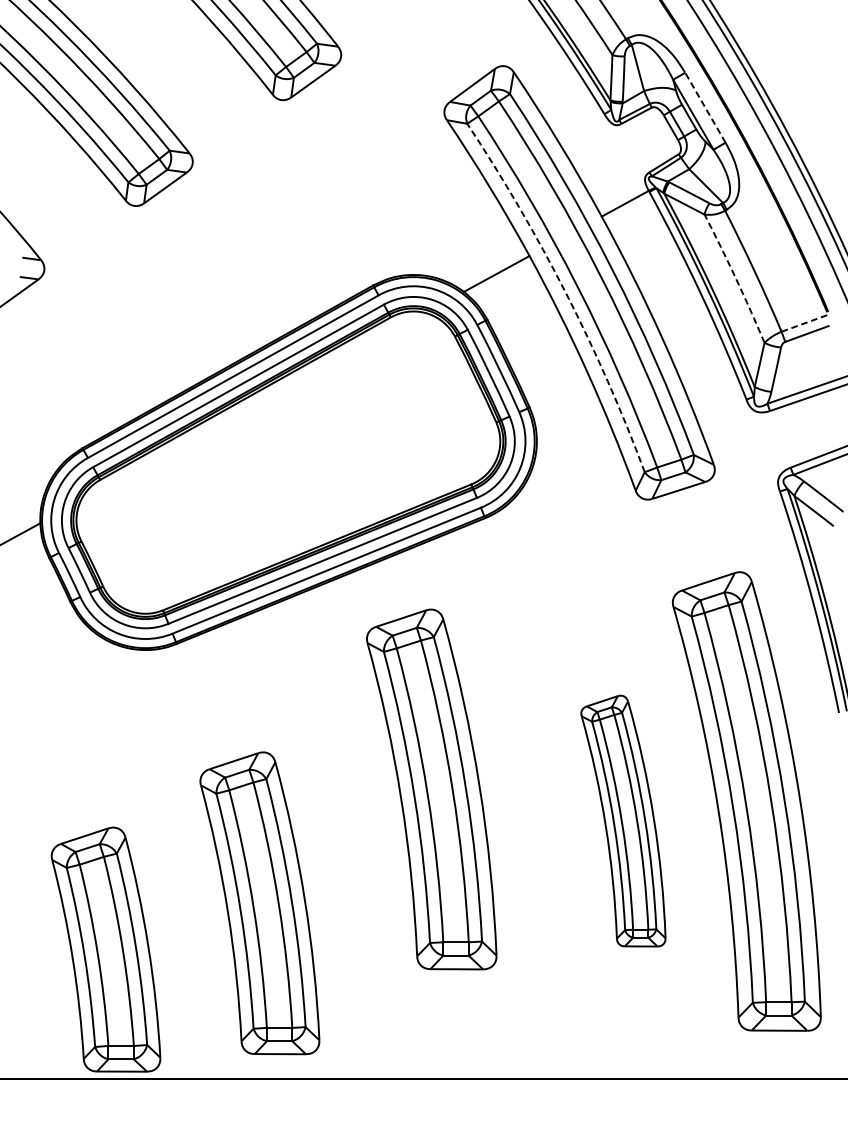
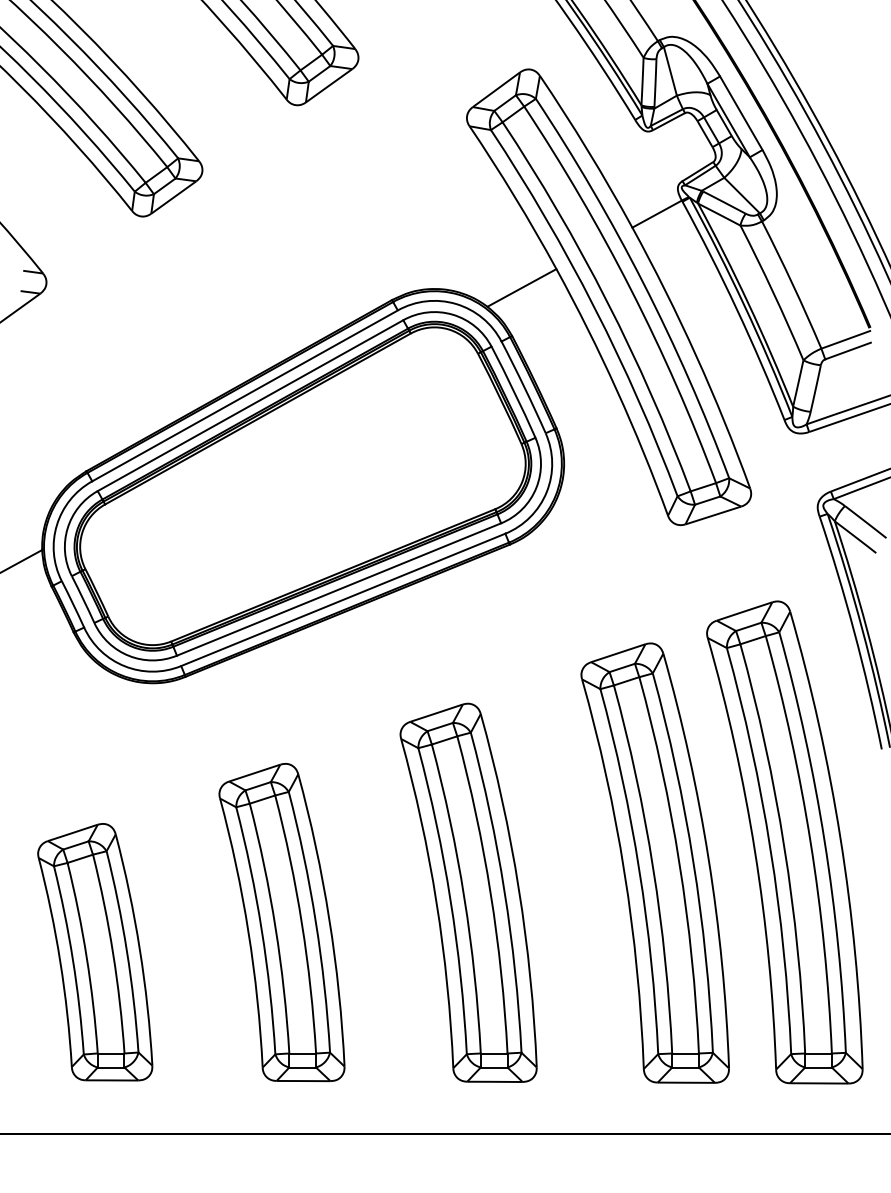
line: (705, 107) -> (741, 112), dashed -> solid
arc: (736, 278) -> (773, 292), dashed -> solid
arc: (565, 292) -> (594, 307), dashed -> solid
line: (804, 323) -> (845, 339), dashed -> solid
part: (431, 789) -> (468, 892), moved
part: (622, 820) -> (654, 862), size x1.67
part: (259, 903) -> (281, 922), moved
part: (106, 949) -> (95, 952), moved

